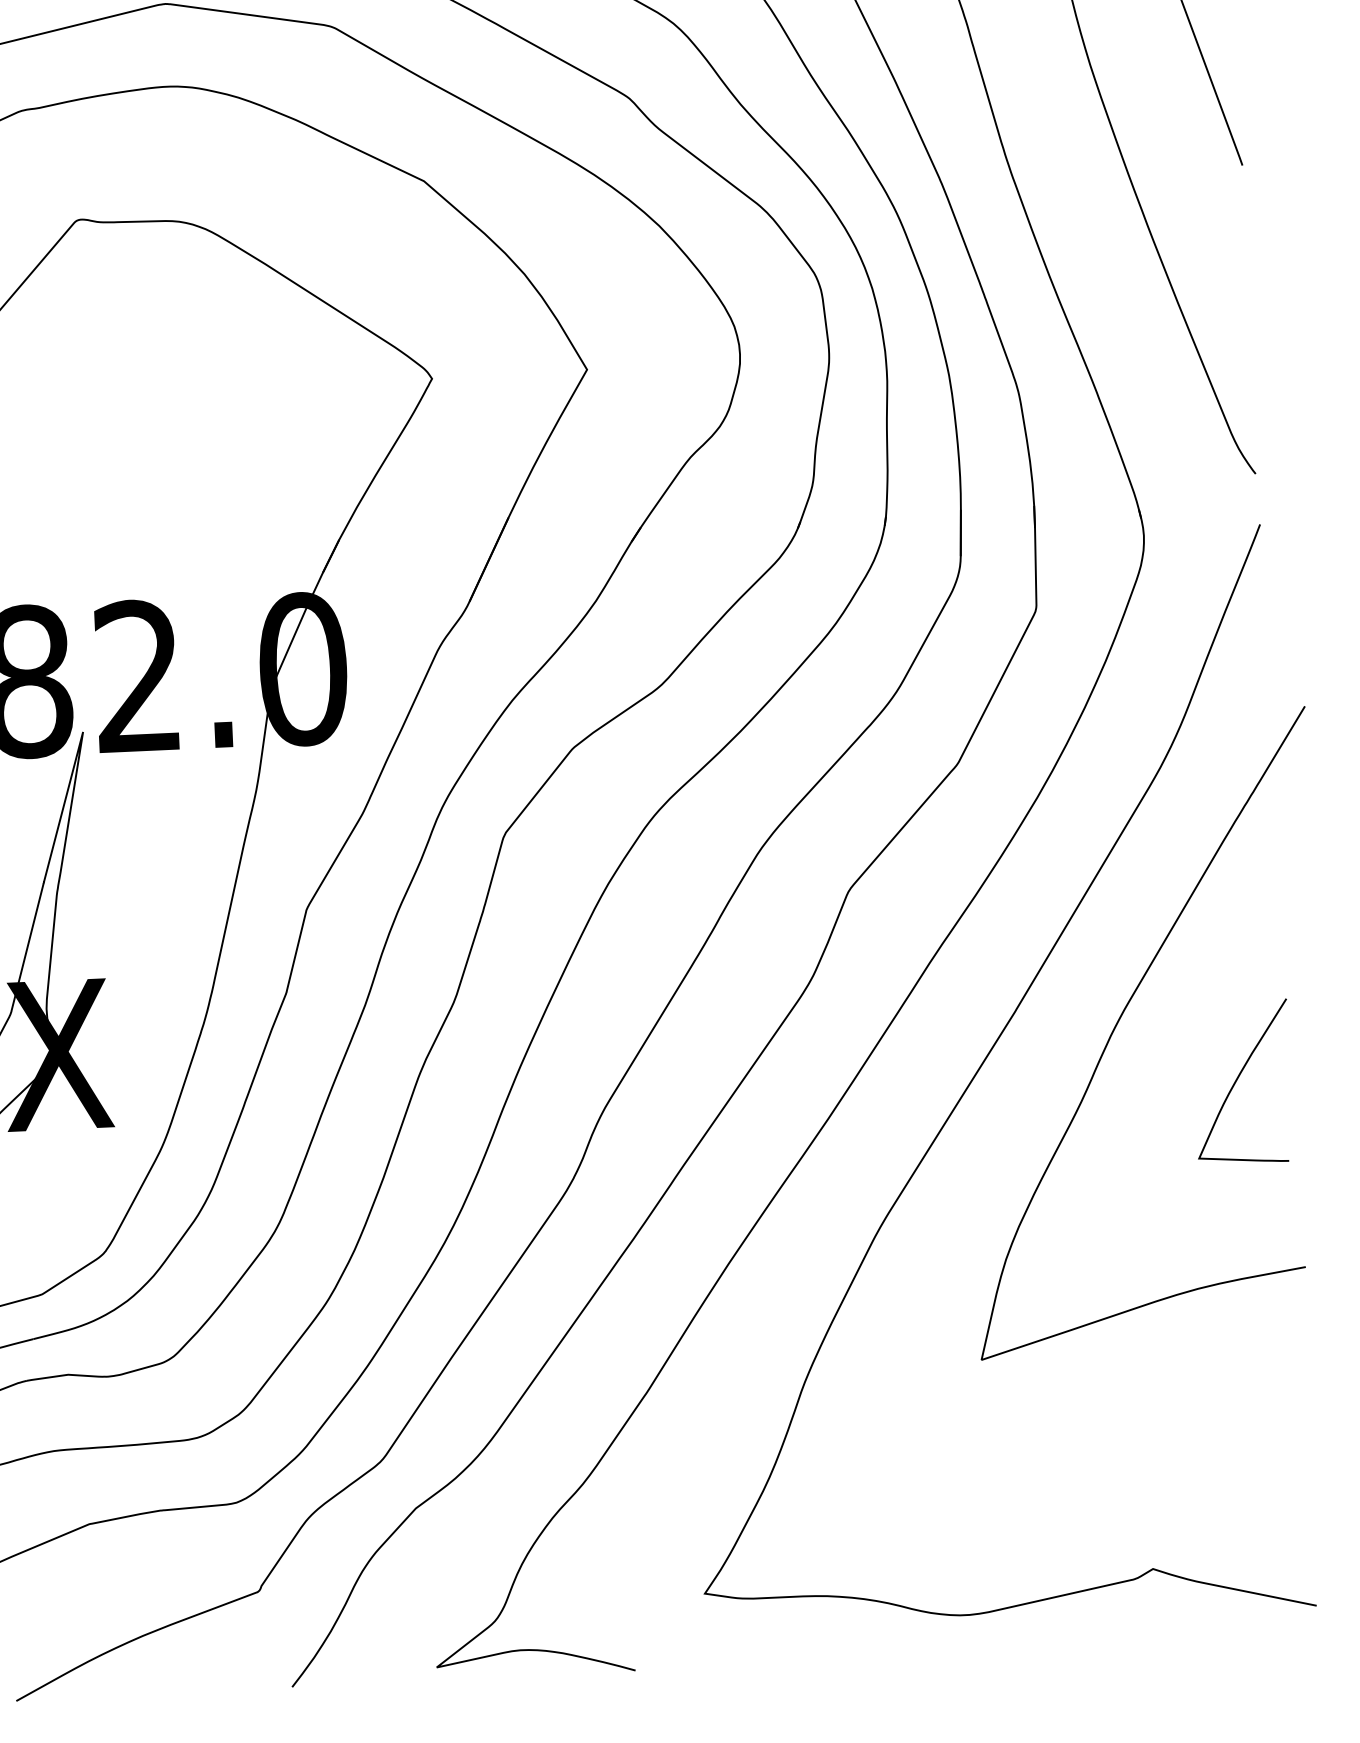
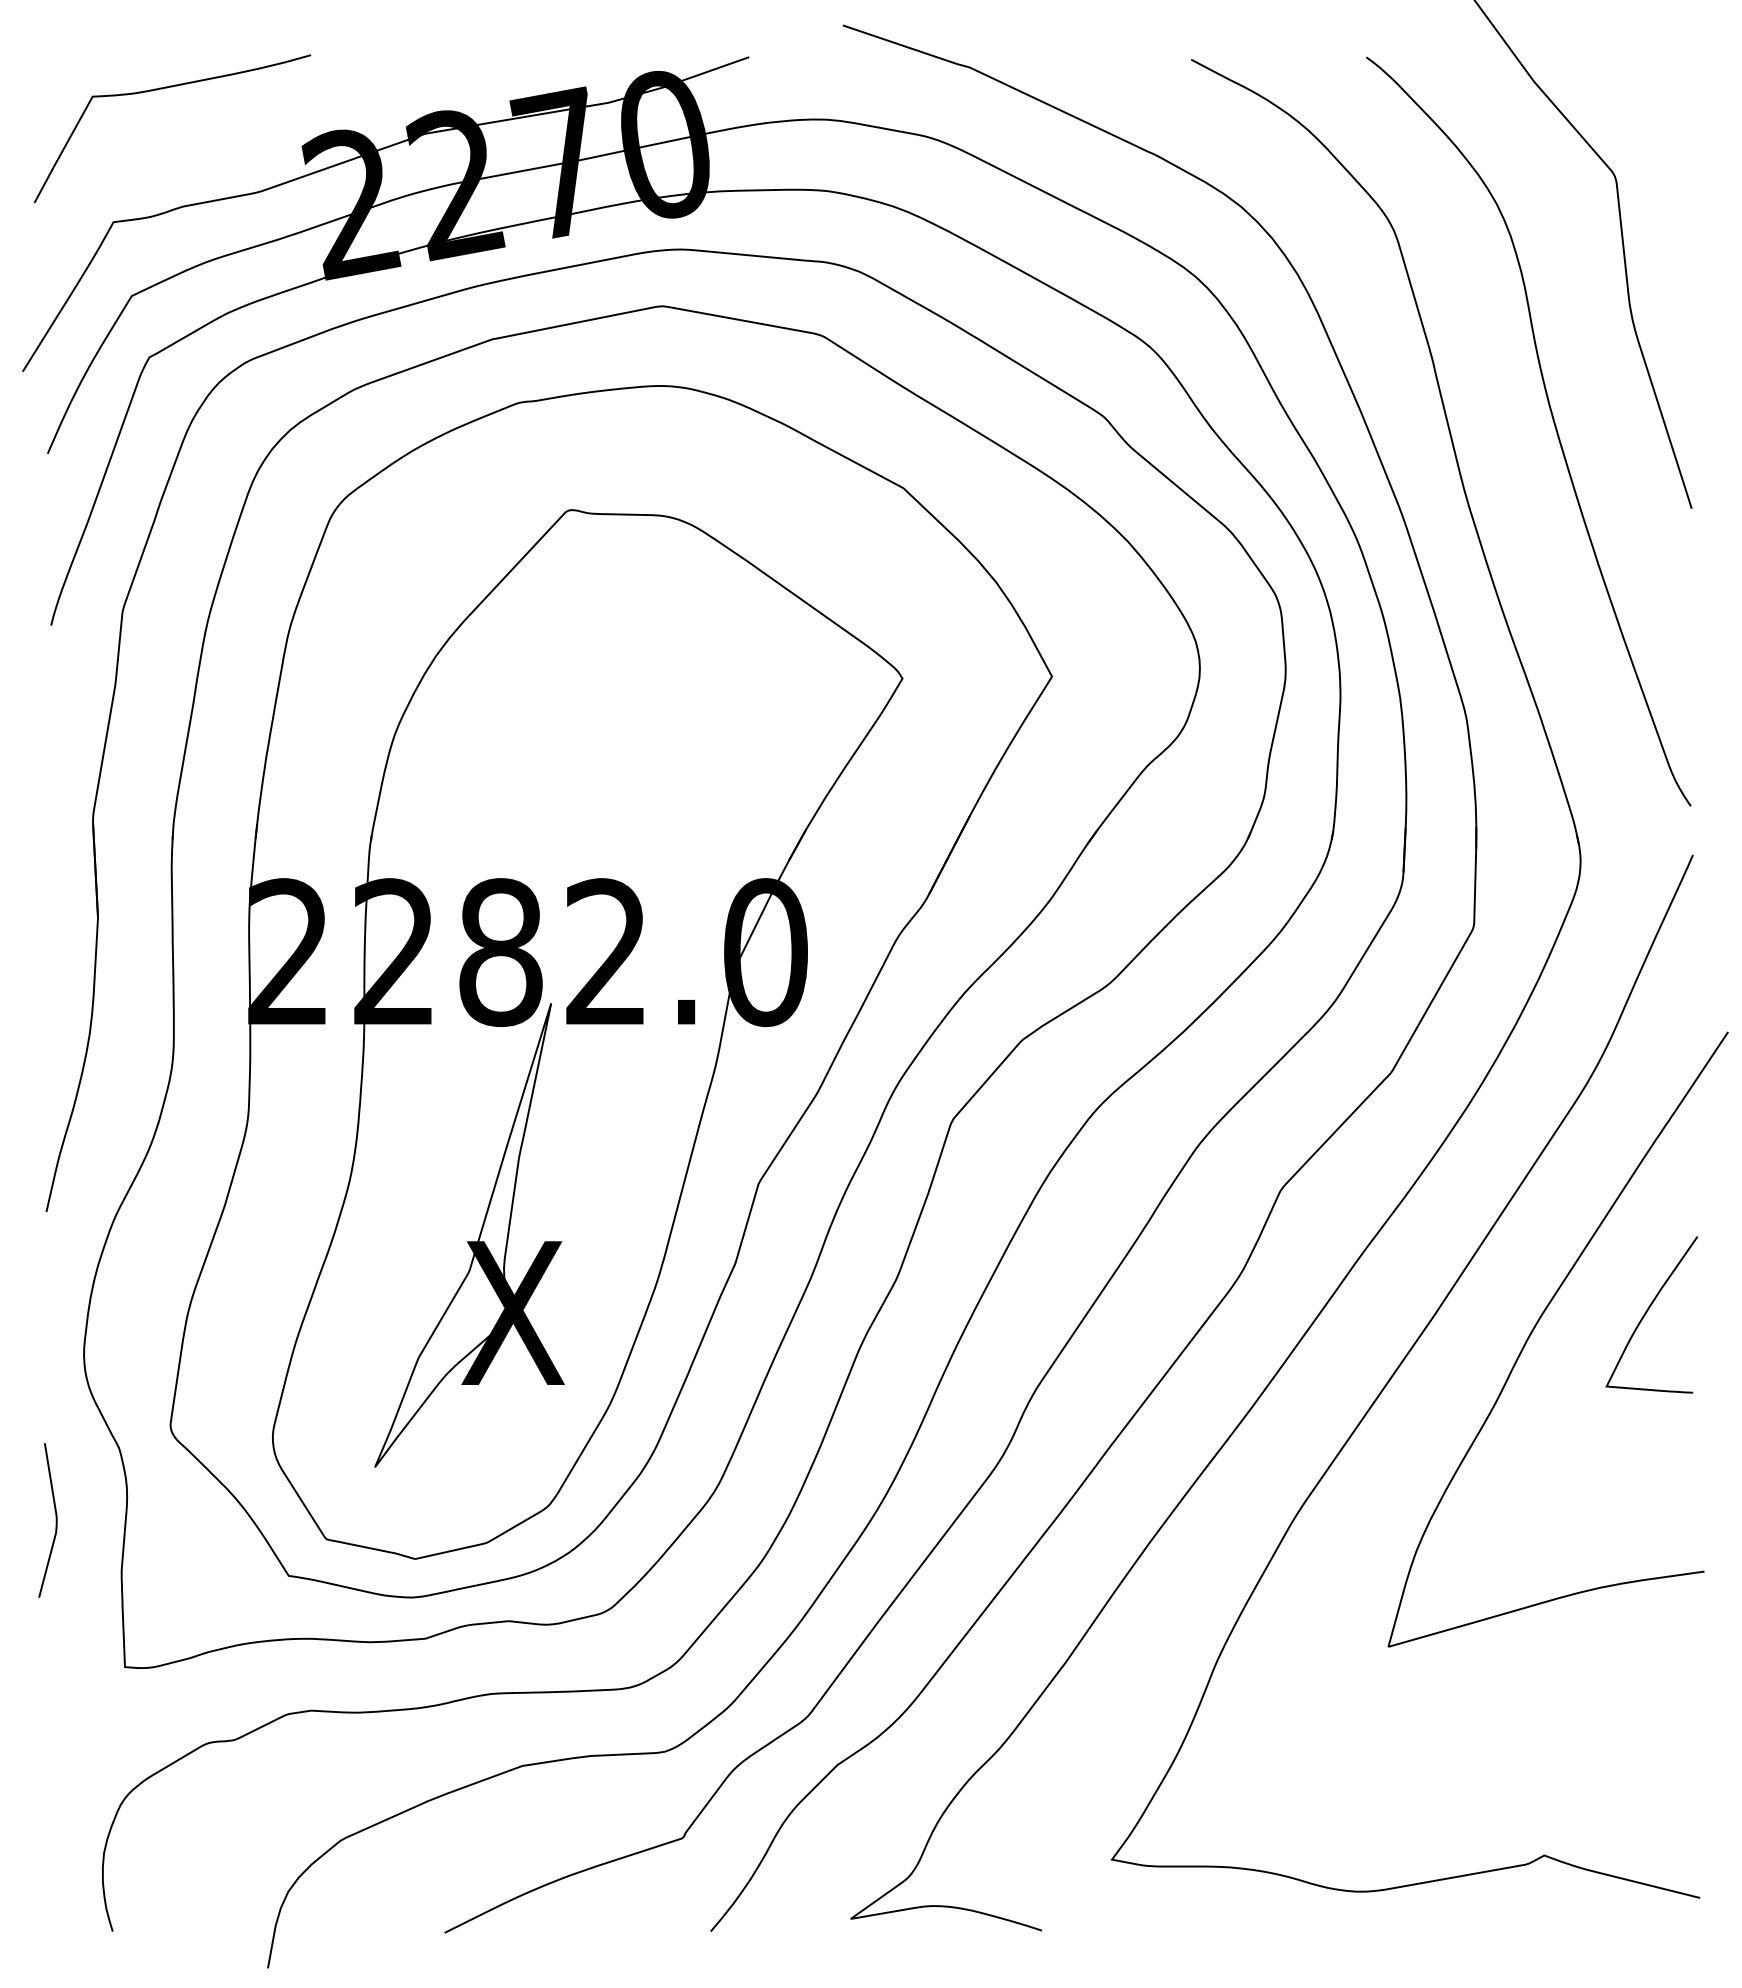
curve: (1238, 1079) -> (1647, 1312), moved

